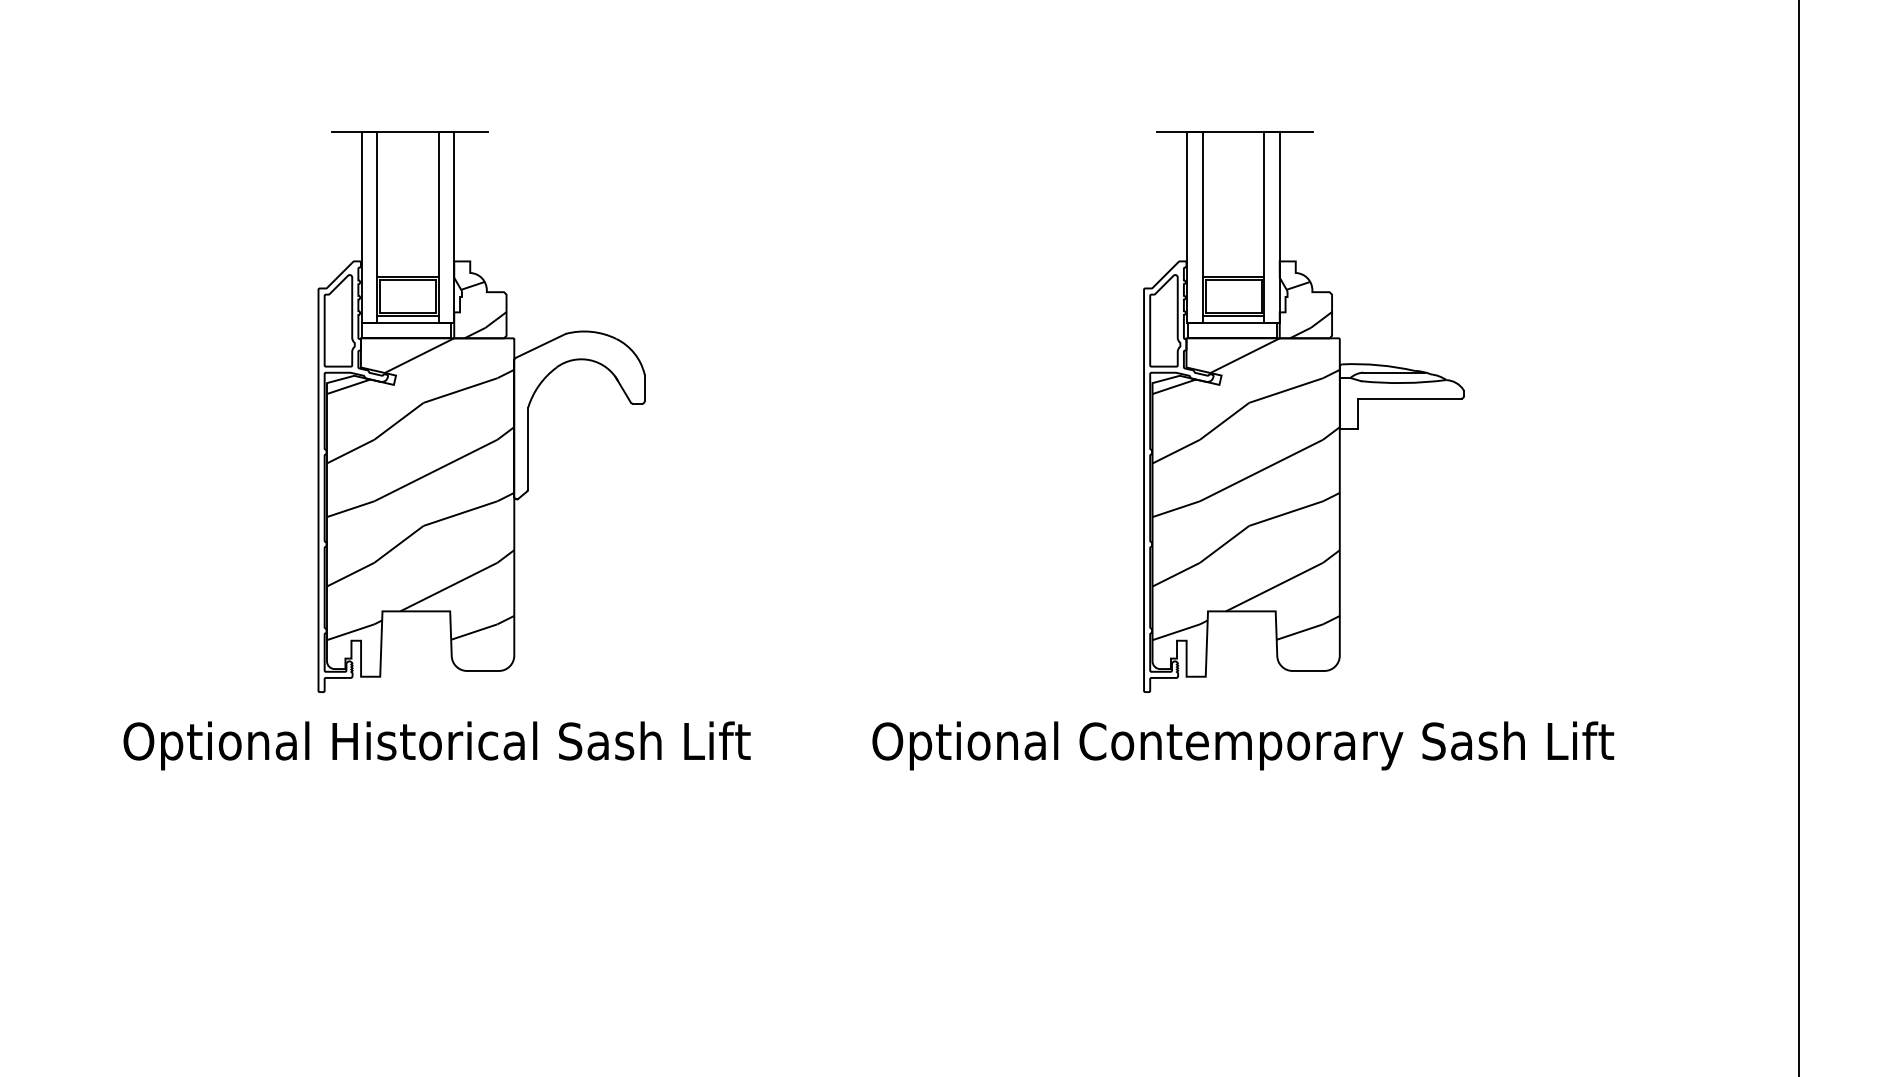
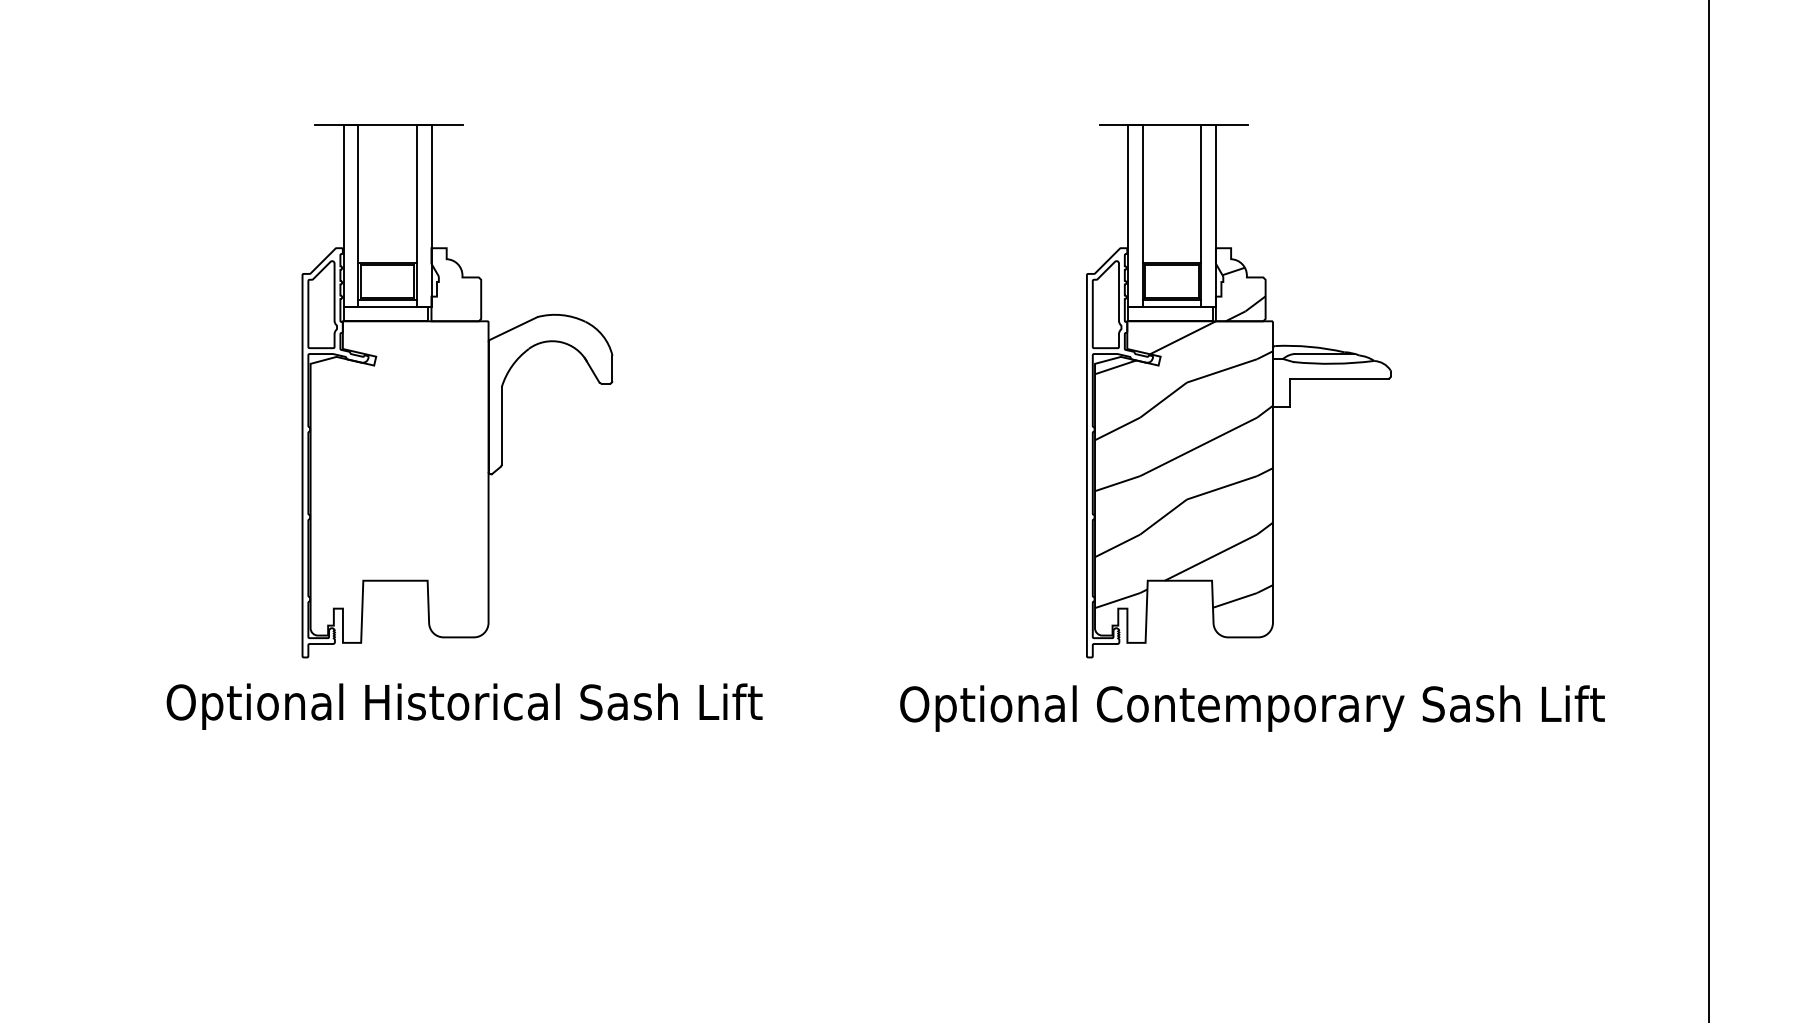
hatch: (483, 309) -> (459, 293), removed
hatch: (420, 489) -> (399, 464), removed
text: (436, 745) -> (464, 706), moved
text: (1243, 745) -> (1252, 708), moved

